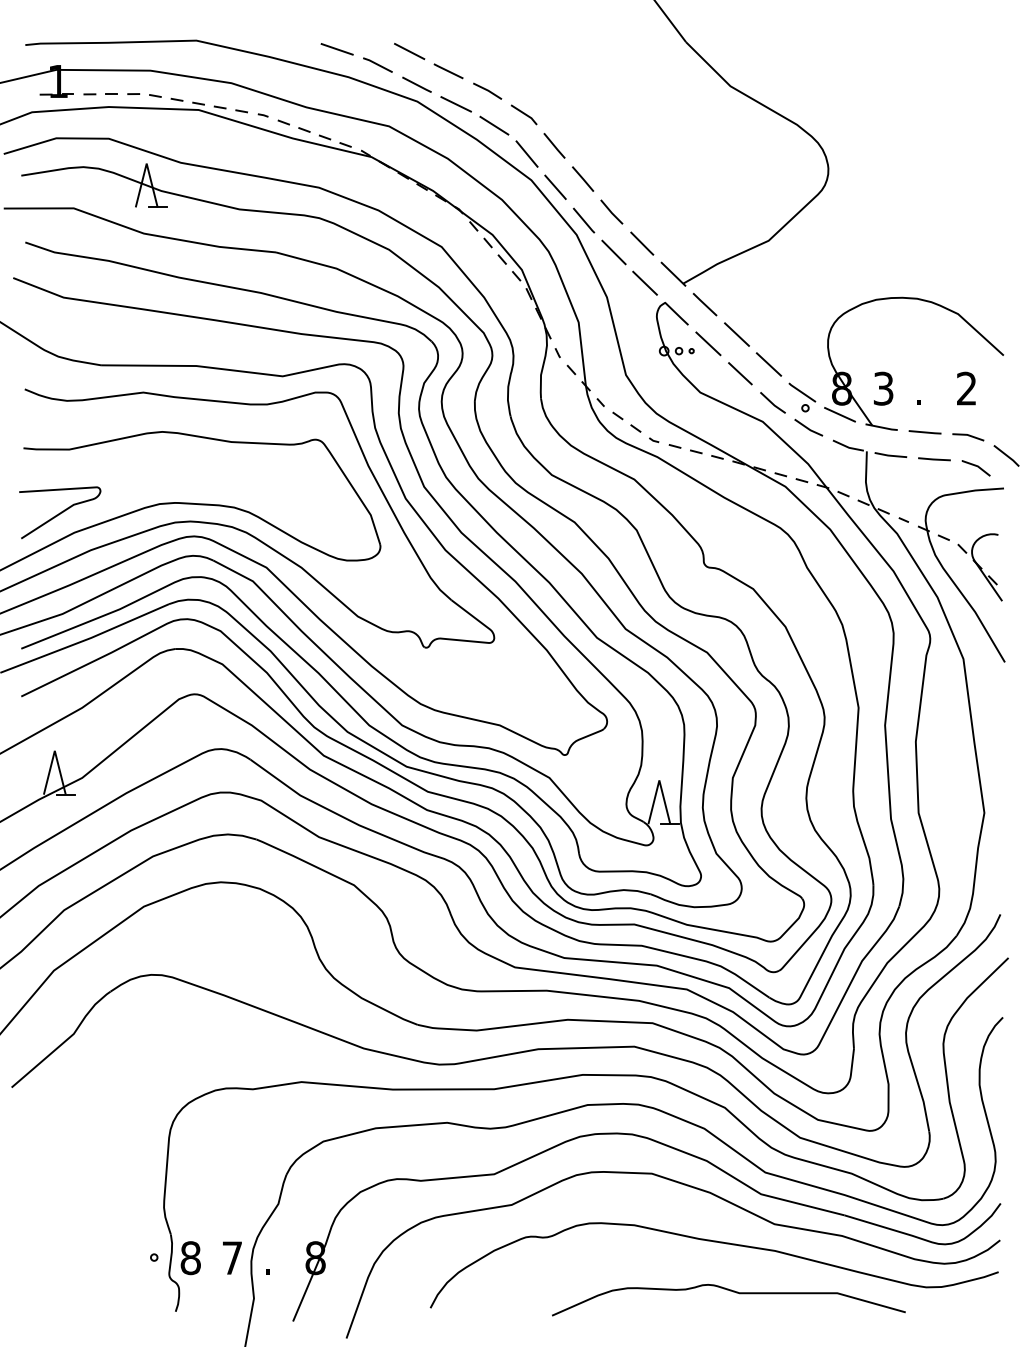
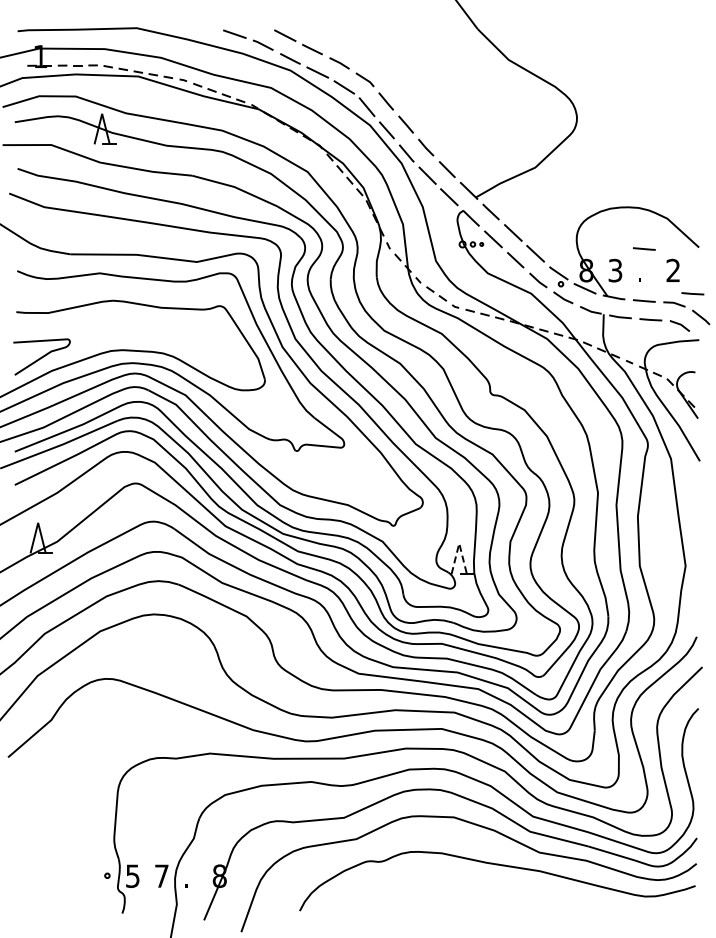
line: (925, 356) -> (644, 248), added
line: (994, 421) -> (692, 293), added
line: (659, 780) -> (459, 543), solid -> dashed
text: (190, 1257) -> (132, 875), 8 -> 5
curve: (728, 1291) -> (507, 899), removed

